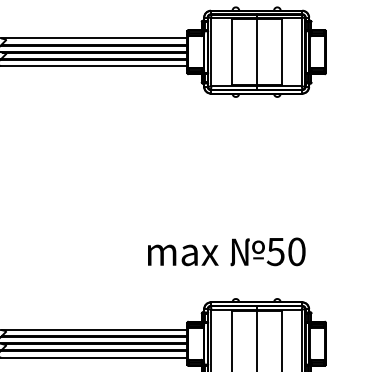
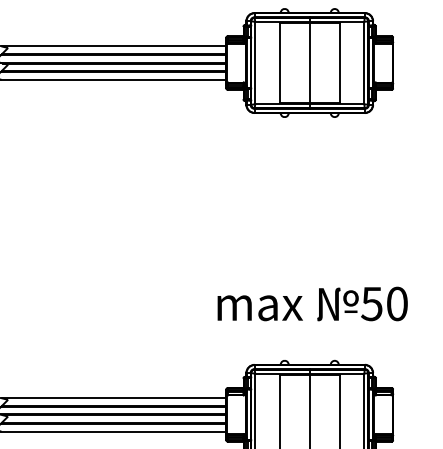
text: (226, 251) -> (312, 303), moved

